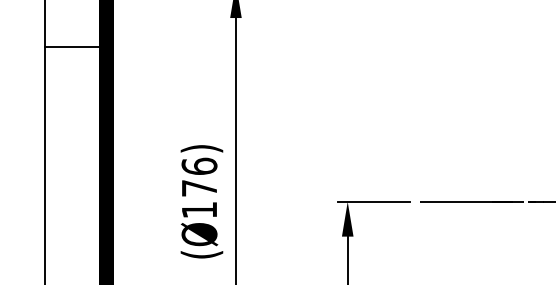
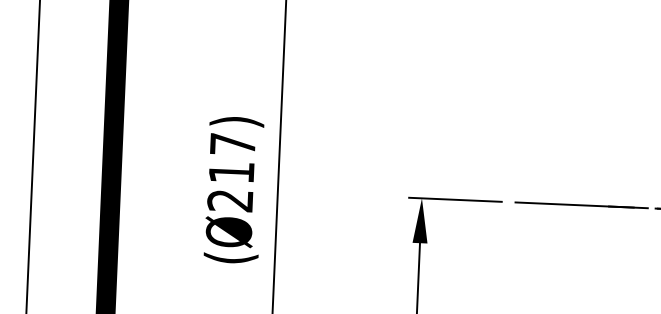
text: (199, 187) -> (231, 171), (Ø176) -> (Ø217)

